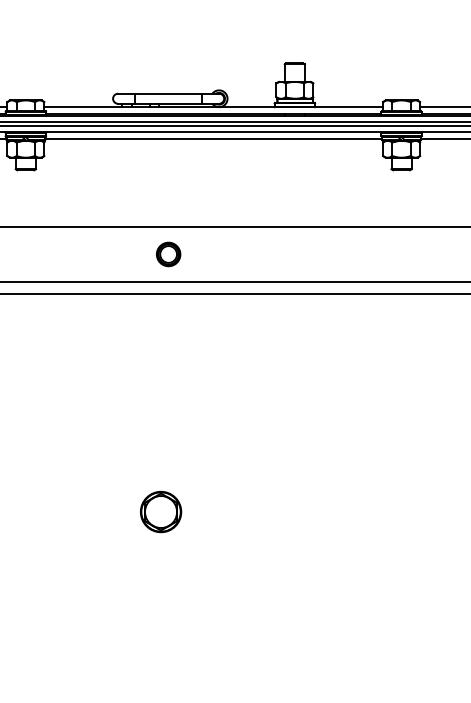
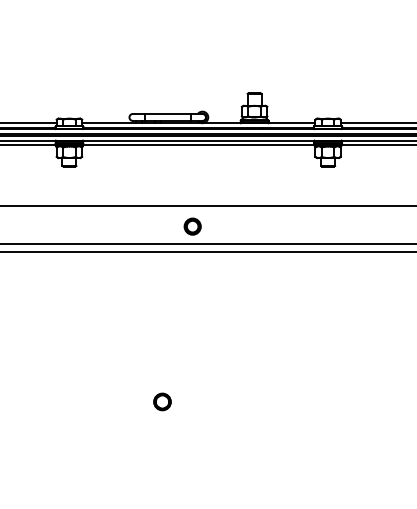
part: (168, 254) -> (192, 226), moved
part: (161, 511) -> (162, 401), size x0.6

